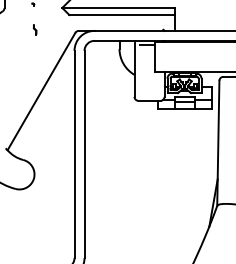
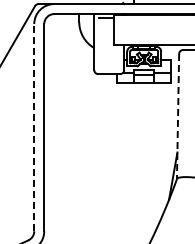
line: (218, 143) -> (178, 116), solid -> dashed
line: (74, 154) -> (34, 127), solid -> dashed

